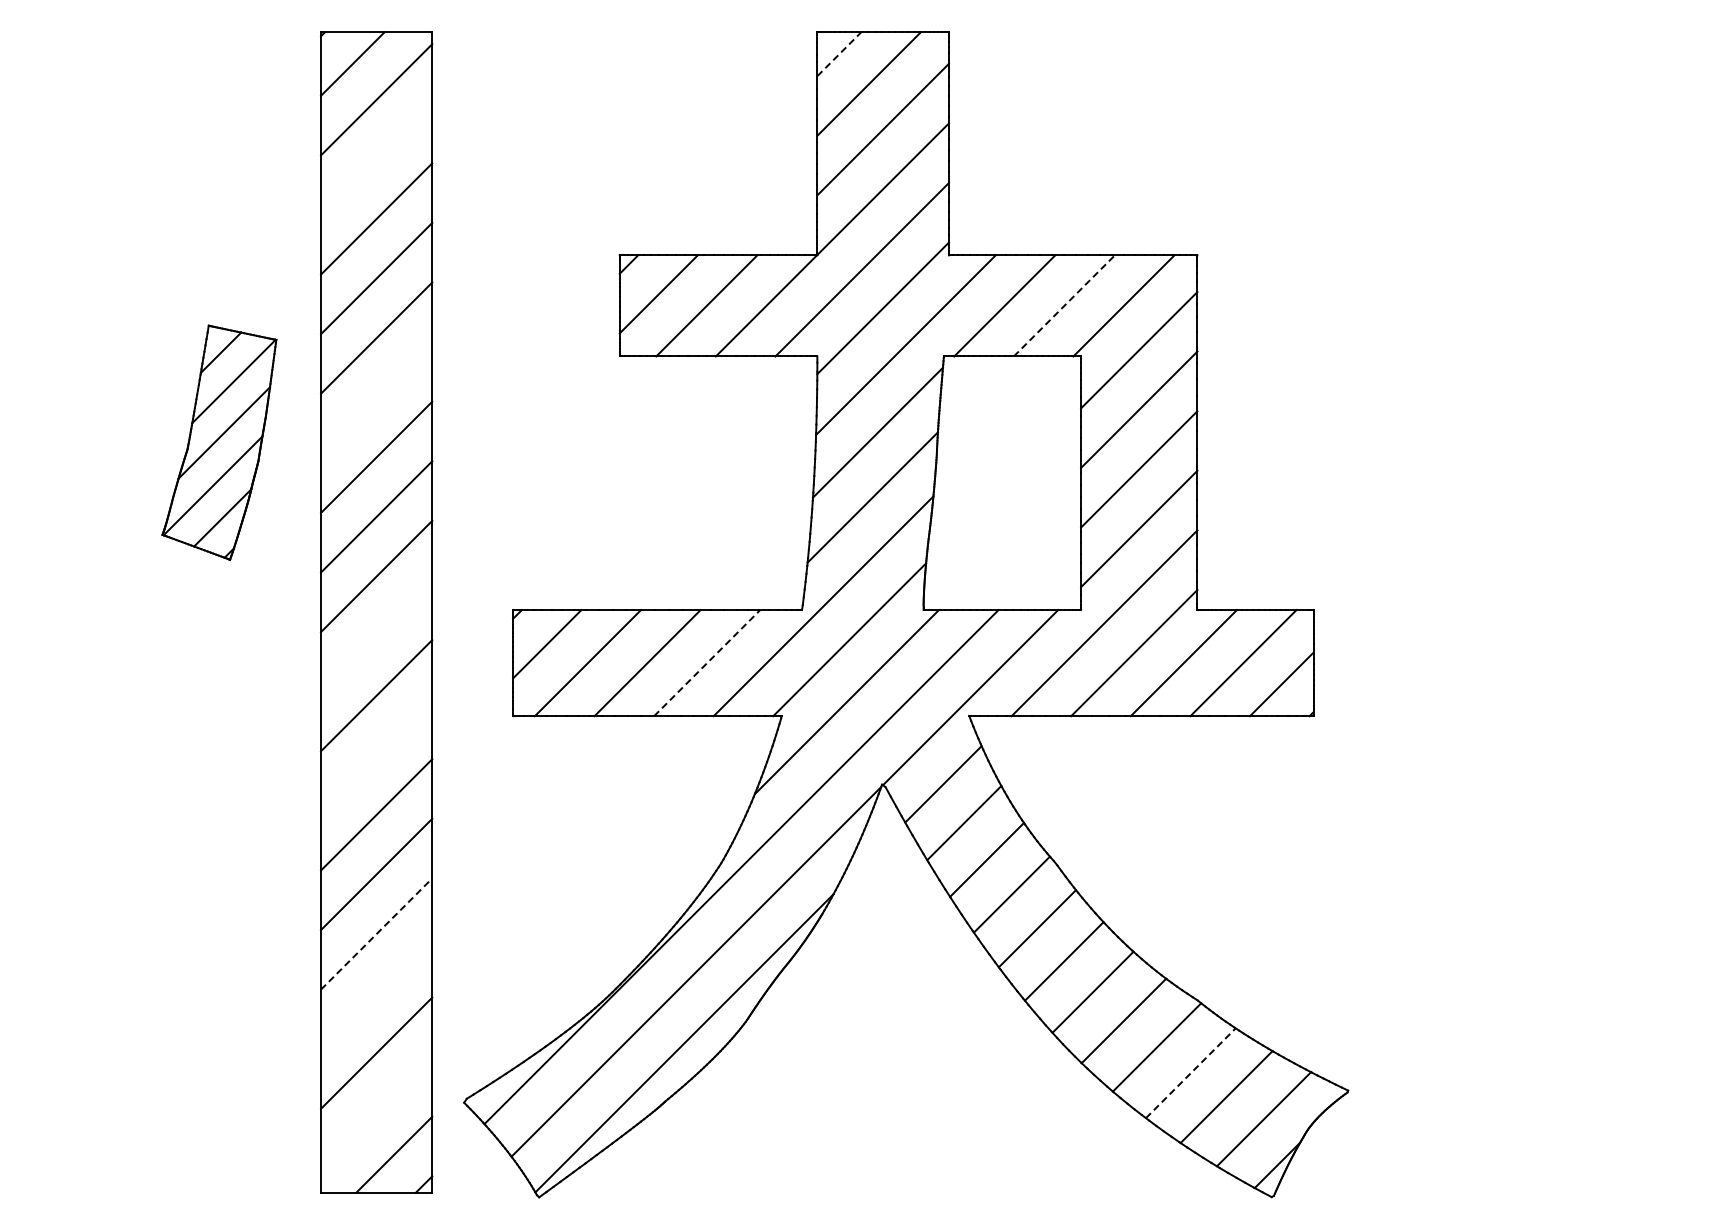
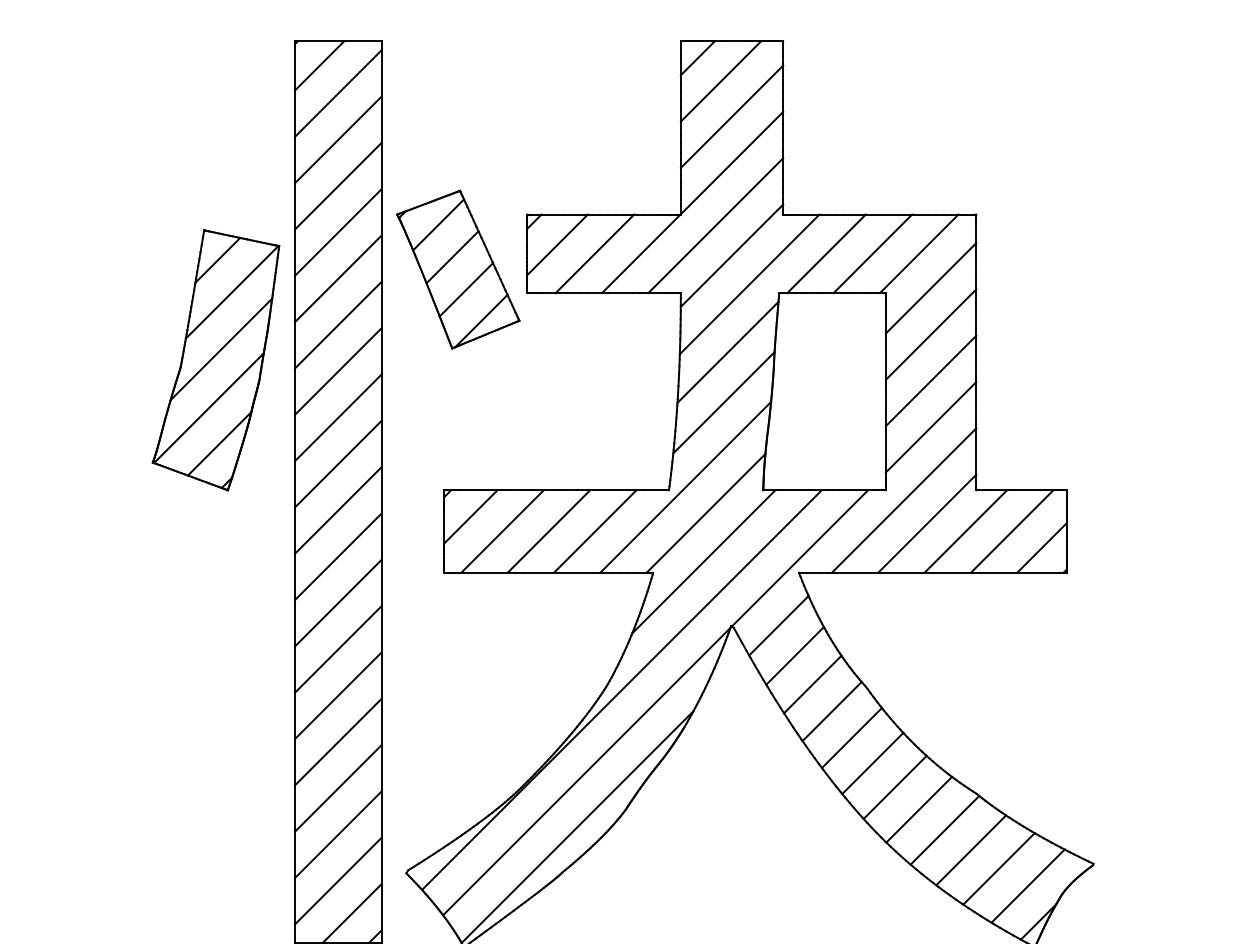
line: (839, 54) -> (698, 58), dashed -> solid
line: (376, 159) -> (338, 140), added
line: (1064, 305) -> (872, 253), dashed -> solid
part: (530, 325) -> (457, 269), added
line: (376, 397) -> (338, 325), added
part: (219, 442) -> (216, 360), size x1.43
line: (376, 635) -> (338, 510), added
line: (707, 662) -> (595, 531), dashed -> solid
line: (376, 754) -> (338, 602), added
line: (376, 934) -> (338, 742), dashed -> solid
line: (376, 993) -> (338, 788), added
line: (1190, 1073) -> (970, 850), dashed -> solid
line: (376, 1112) -> (338, 880), added

